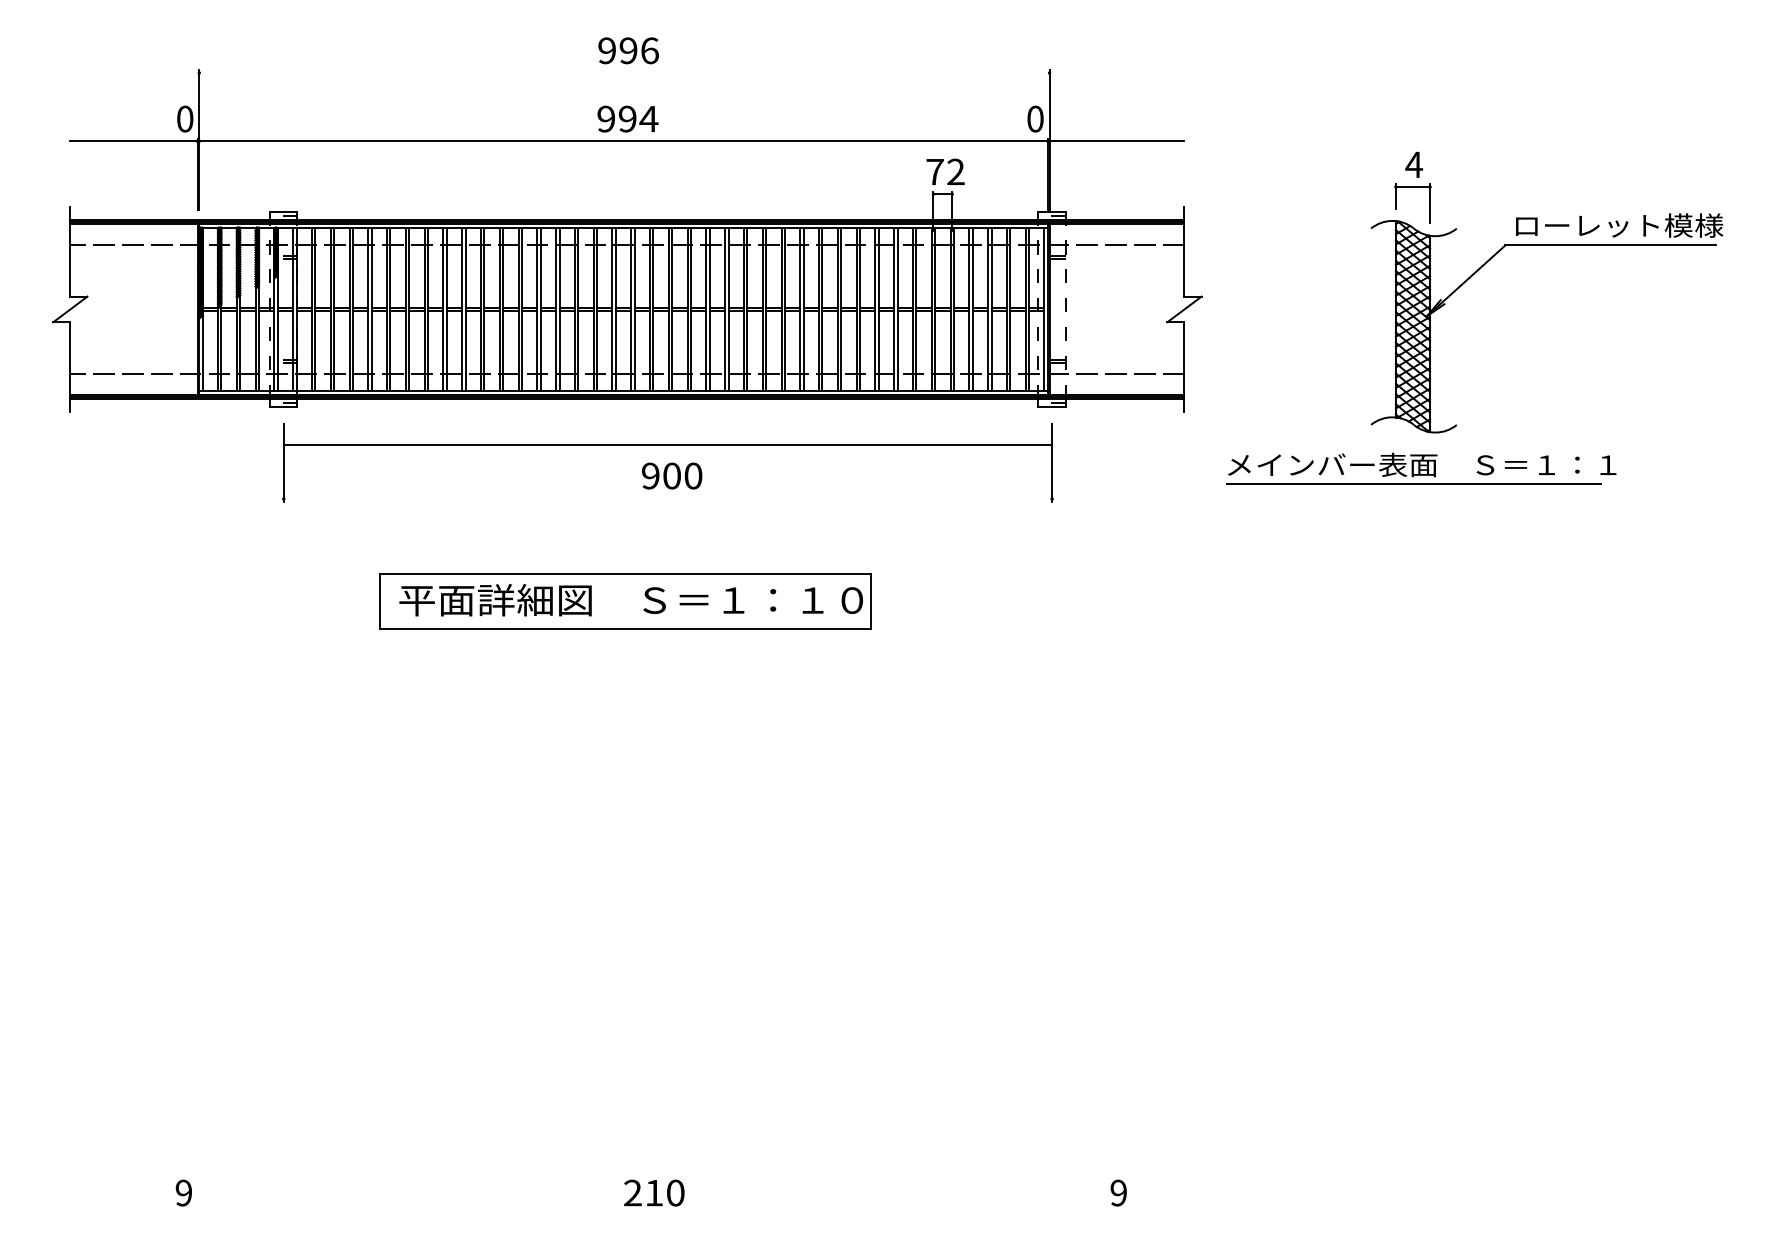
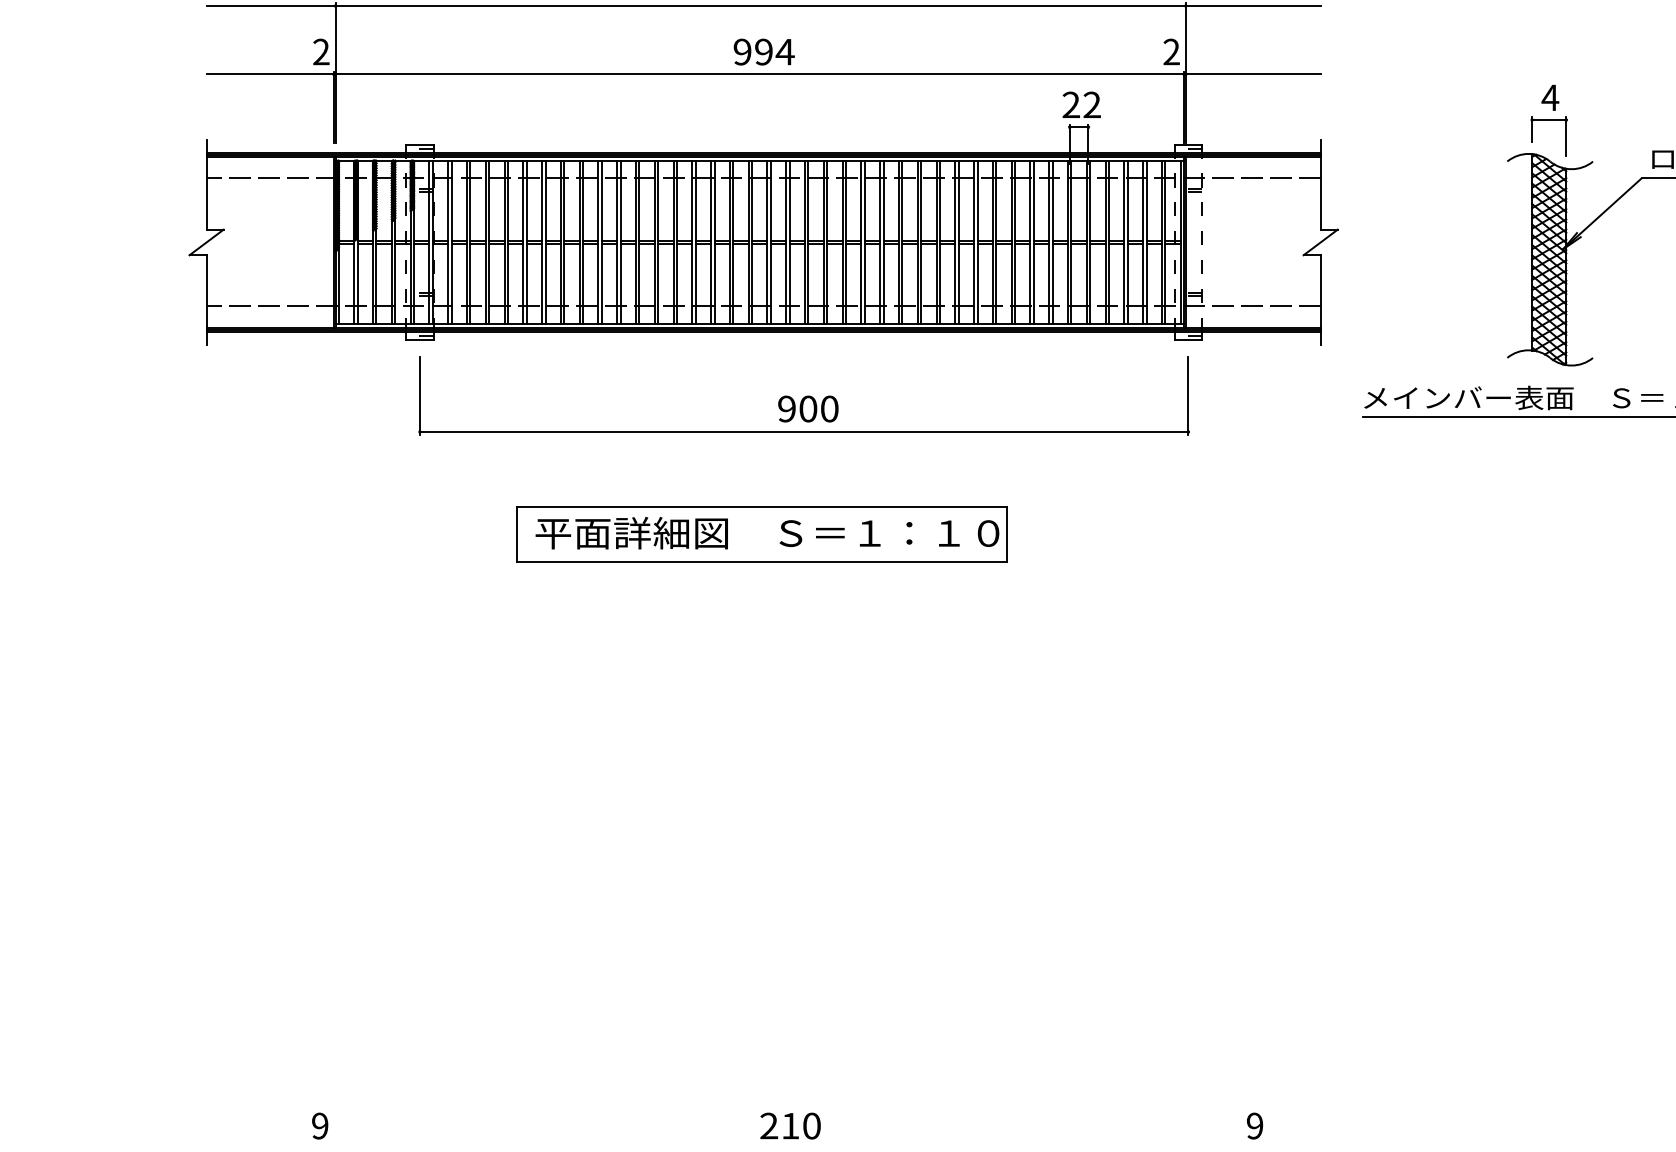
line: (627, 73) -> (763, 6), added
text: (185, 118) -> (321, 51), 0 -> 2
text: (1035, 118) -> (1171, 51), 0 -> 2
text: (934, 171) -> (1070, 104), 72 -> 22
line: (667, 445) -> (803, 432), moved

